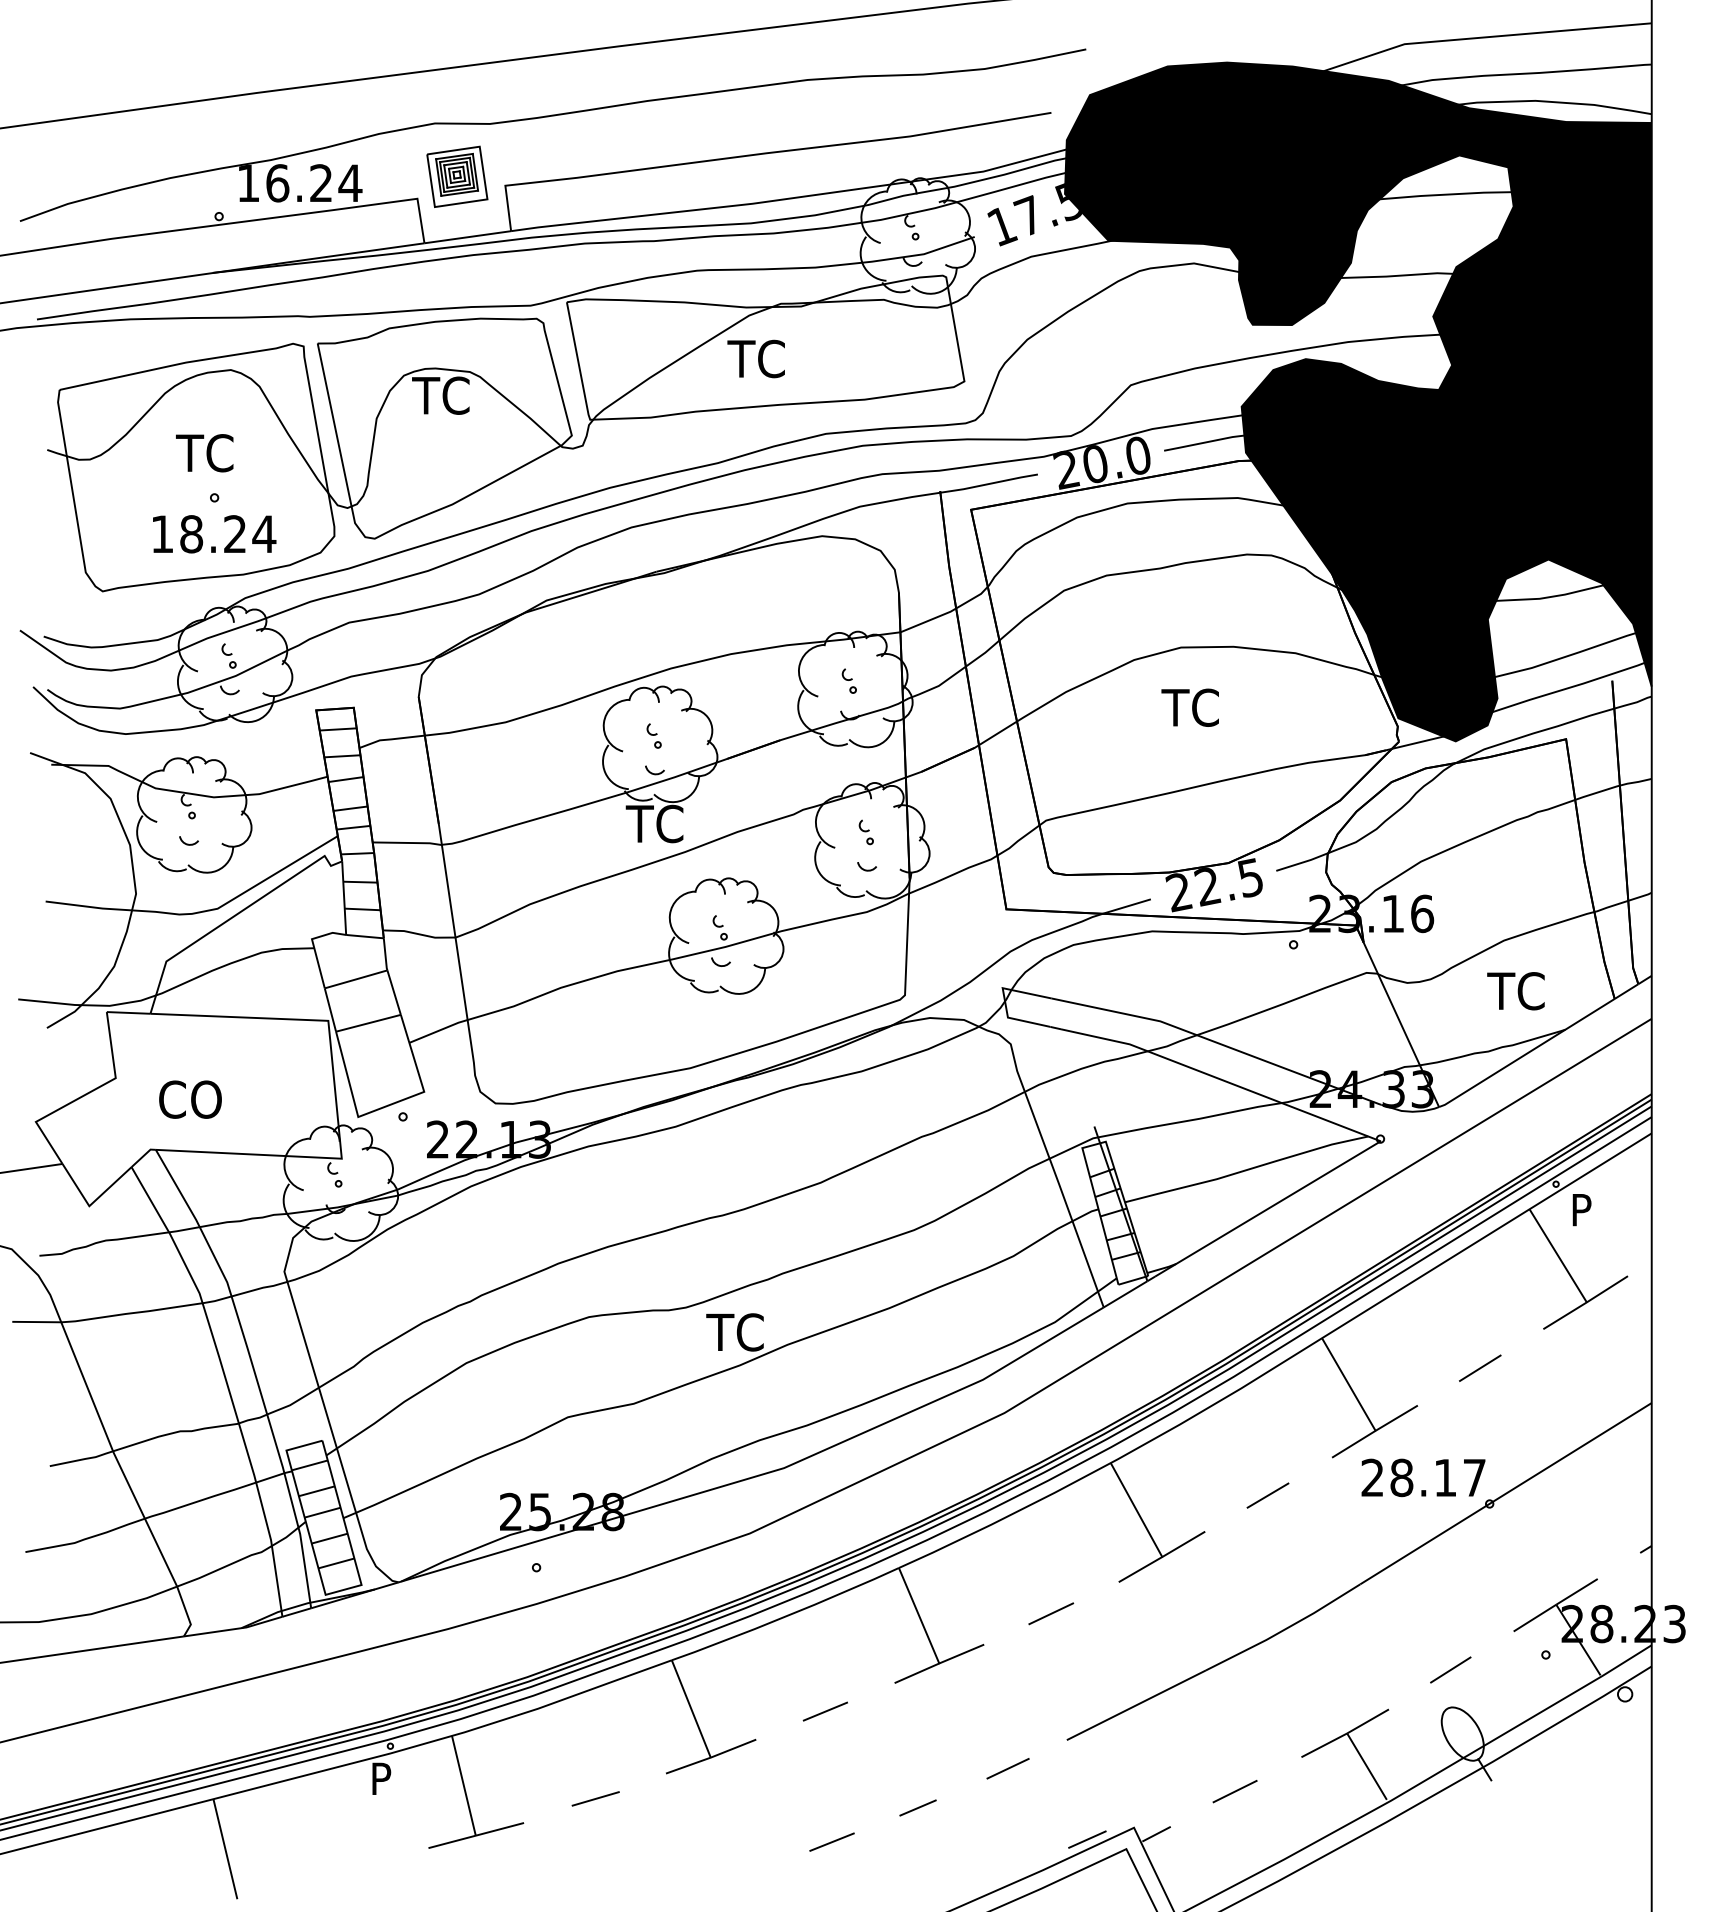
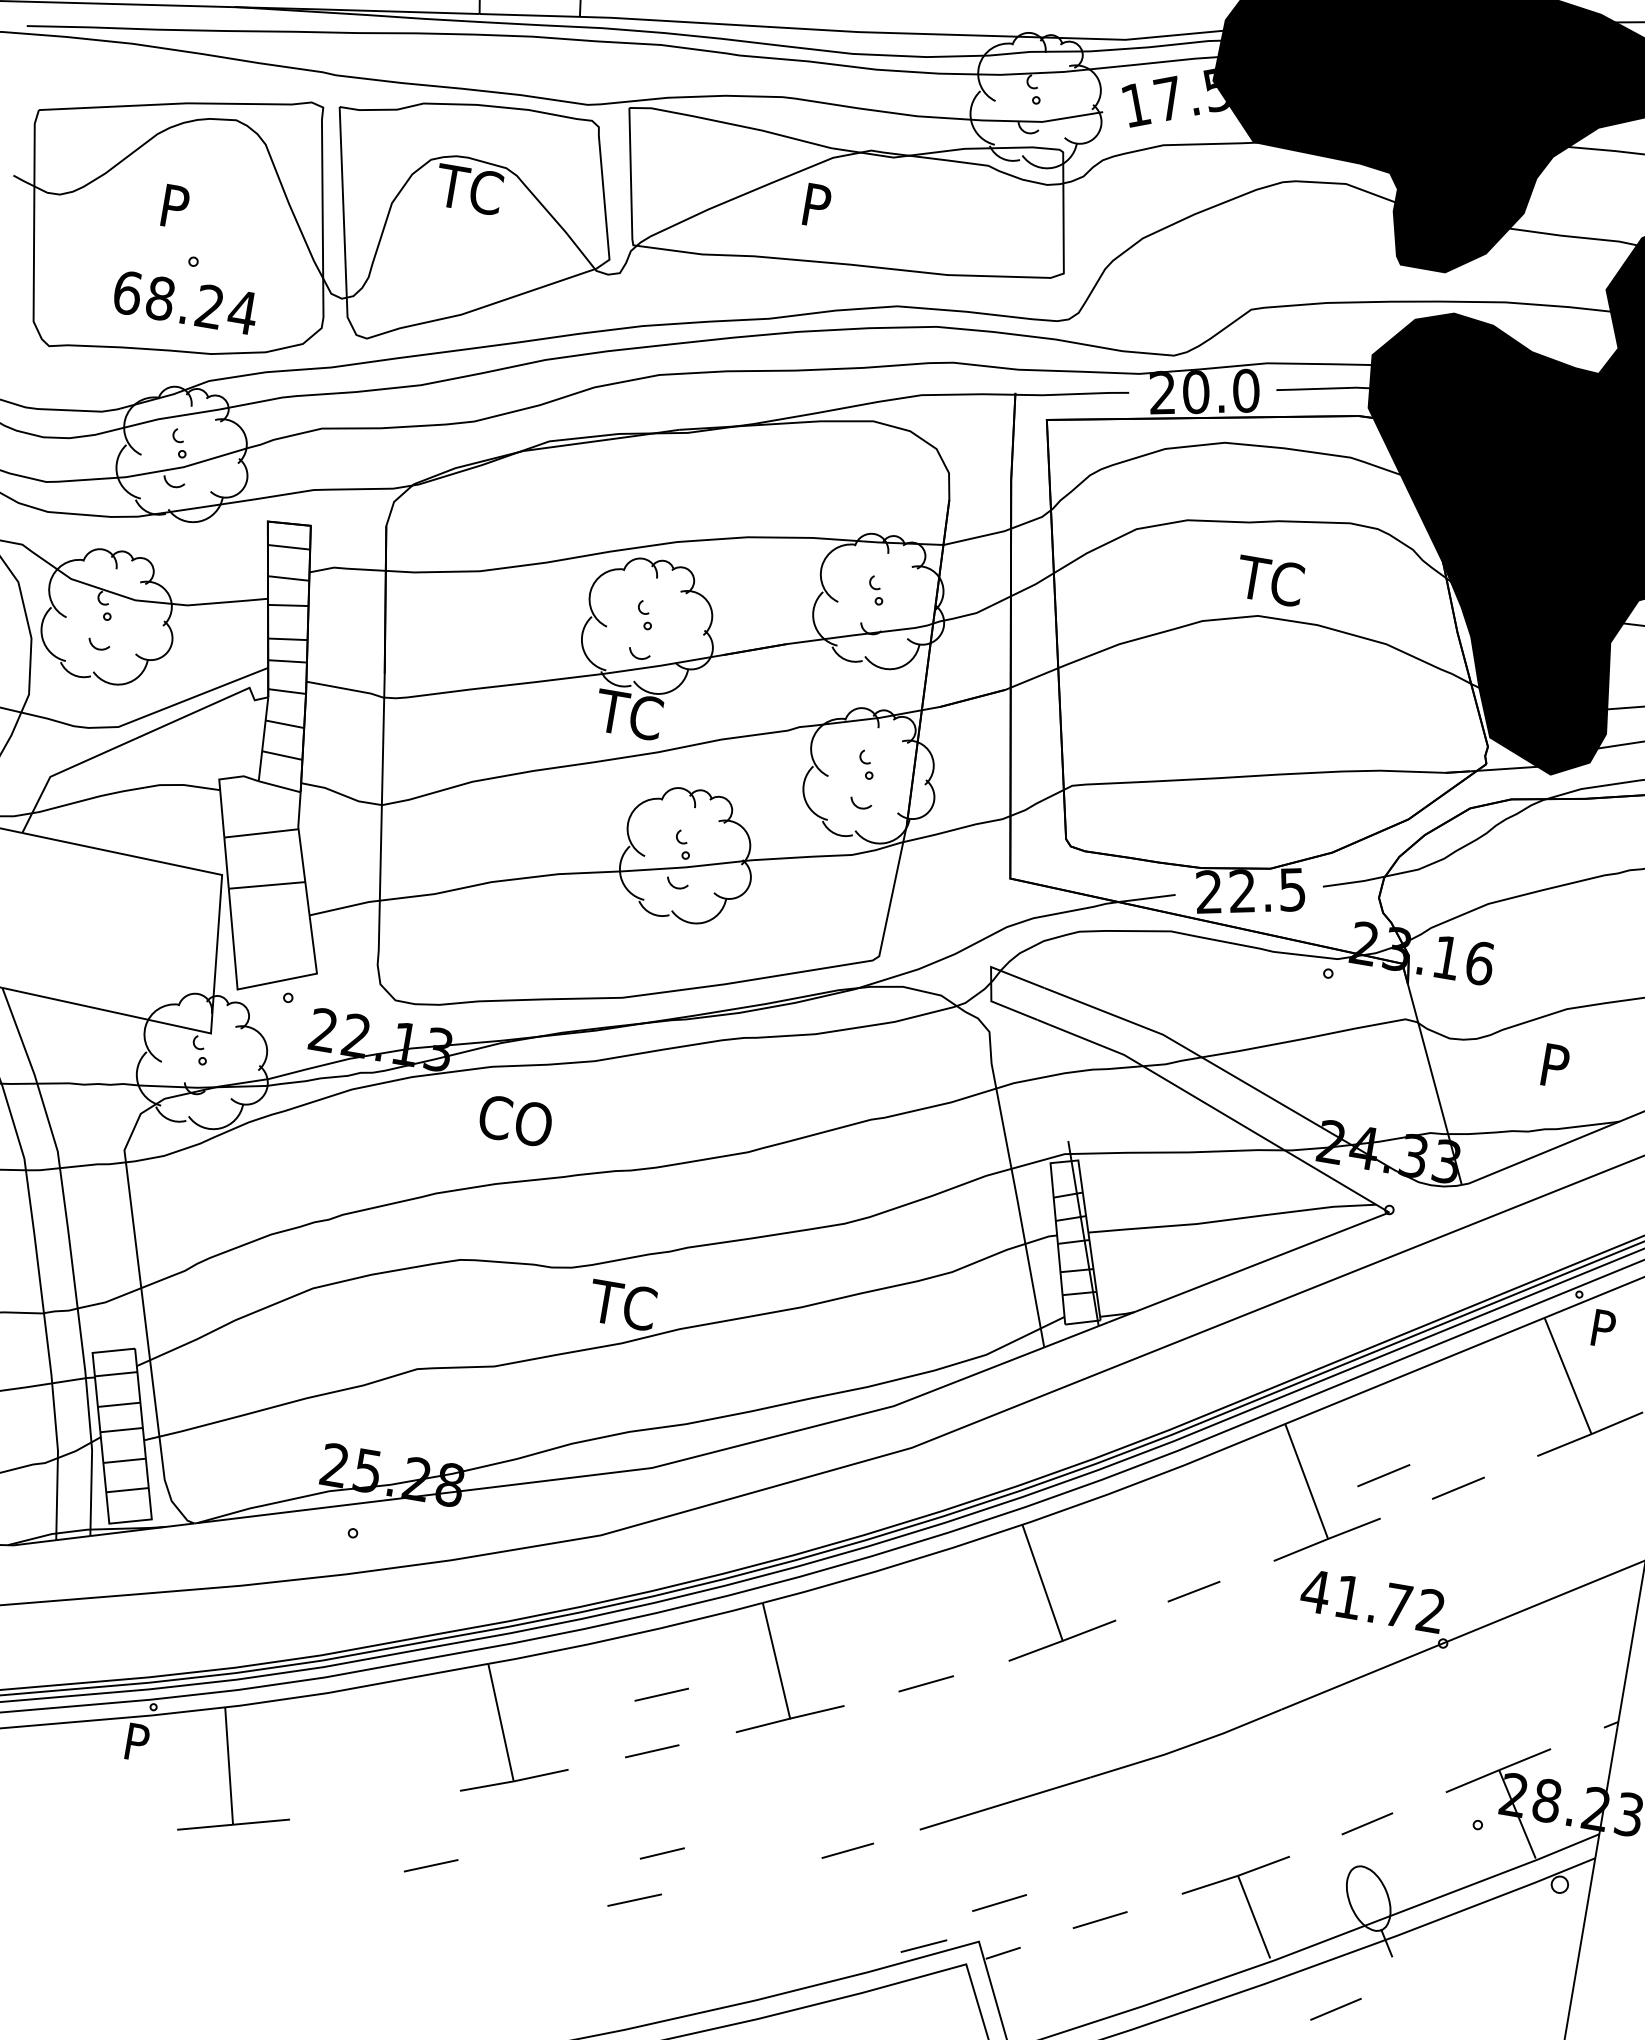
text: (755, 358) -> (831, 207), TC -> P
text: (204, 453) -> (190, 209), TC -> P
text: (162, 534) -> (127, 293), 18.24 -> 68.24
text: (1189, 707) -> (1269, 580), moved
text: (1515, 991) -> (1570, 1068), TC -> P
text: (190, 1099) -> (515, 1120), moved
line: (1414, 1367) -> (1384, 1474), added
text: (1422, 1477) -> (1372, 1600), 28.17 -> 41.72
line: (824, 1661) -> (660, 1694), added
line: (1145, 1791) -> (998, 1902), added
line: (595, 1798) -> (375, 1805), removed
line: (917, 1807) -> (661, 1852), moved
line: (1450, 1833) -> (1335, 2008), added
line: (651, 1841) -> (430, 1864), added

